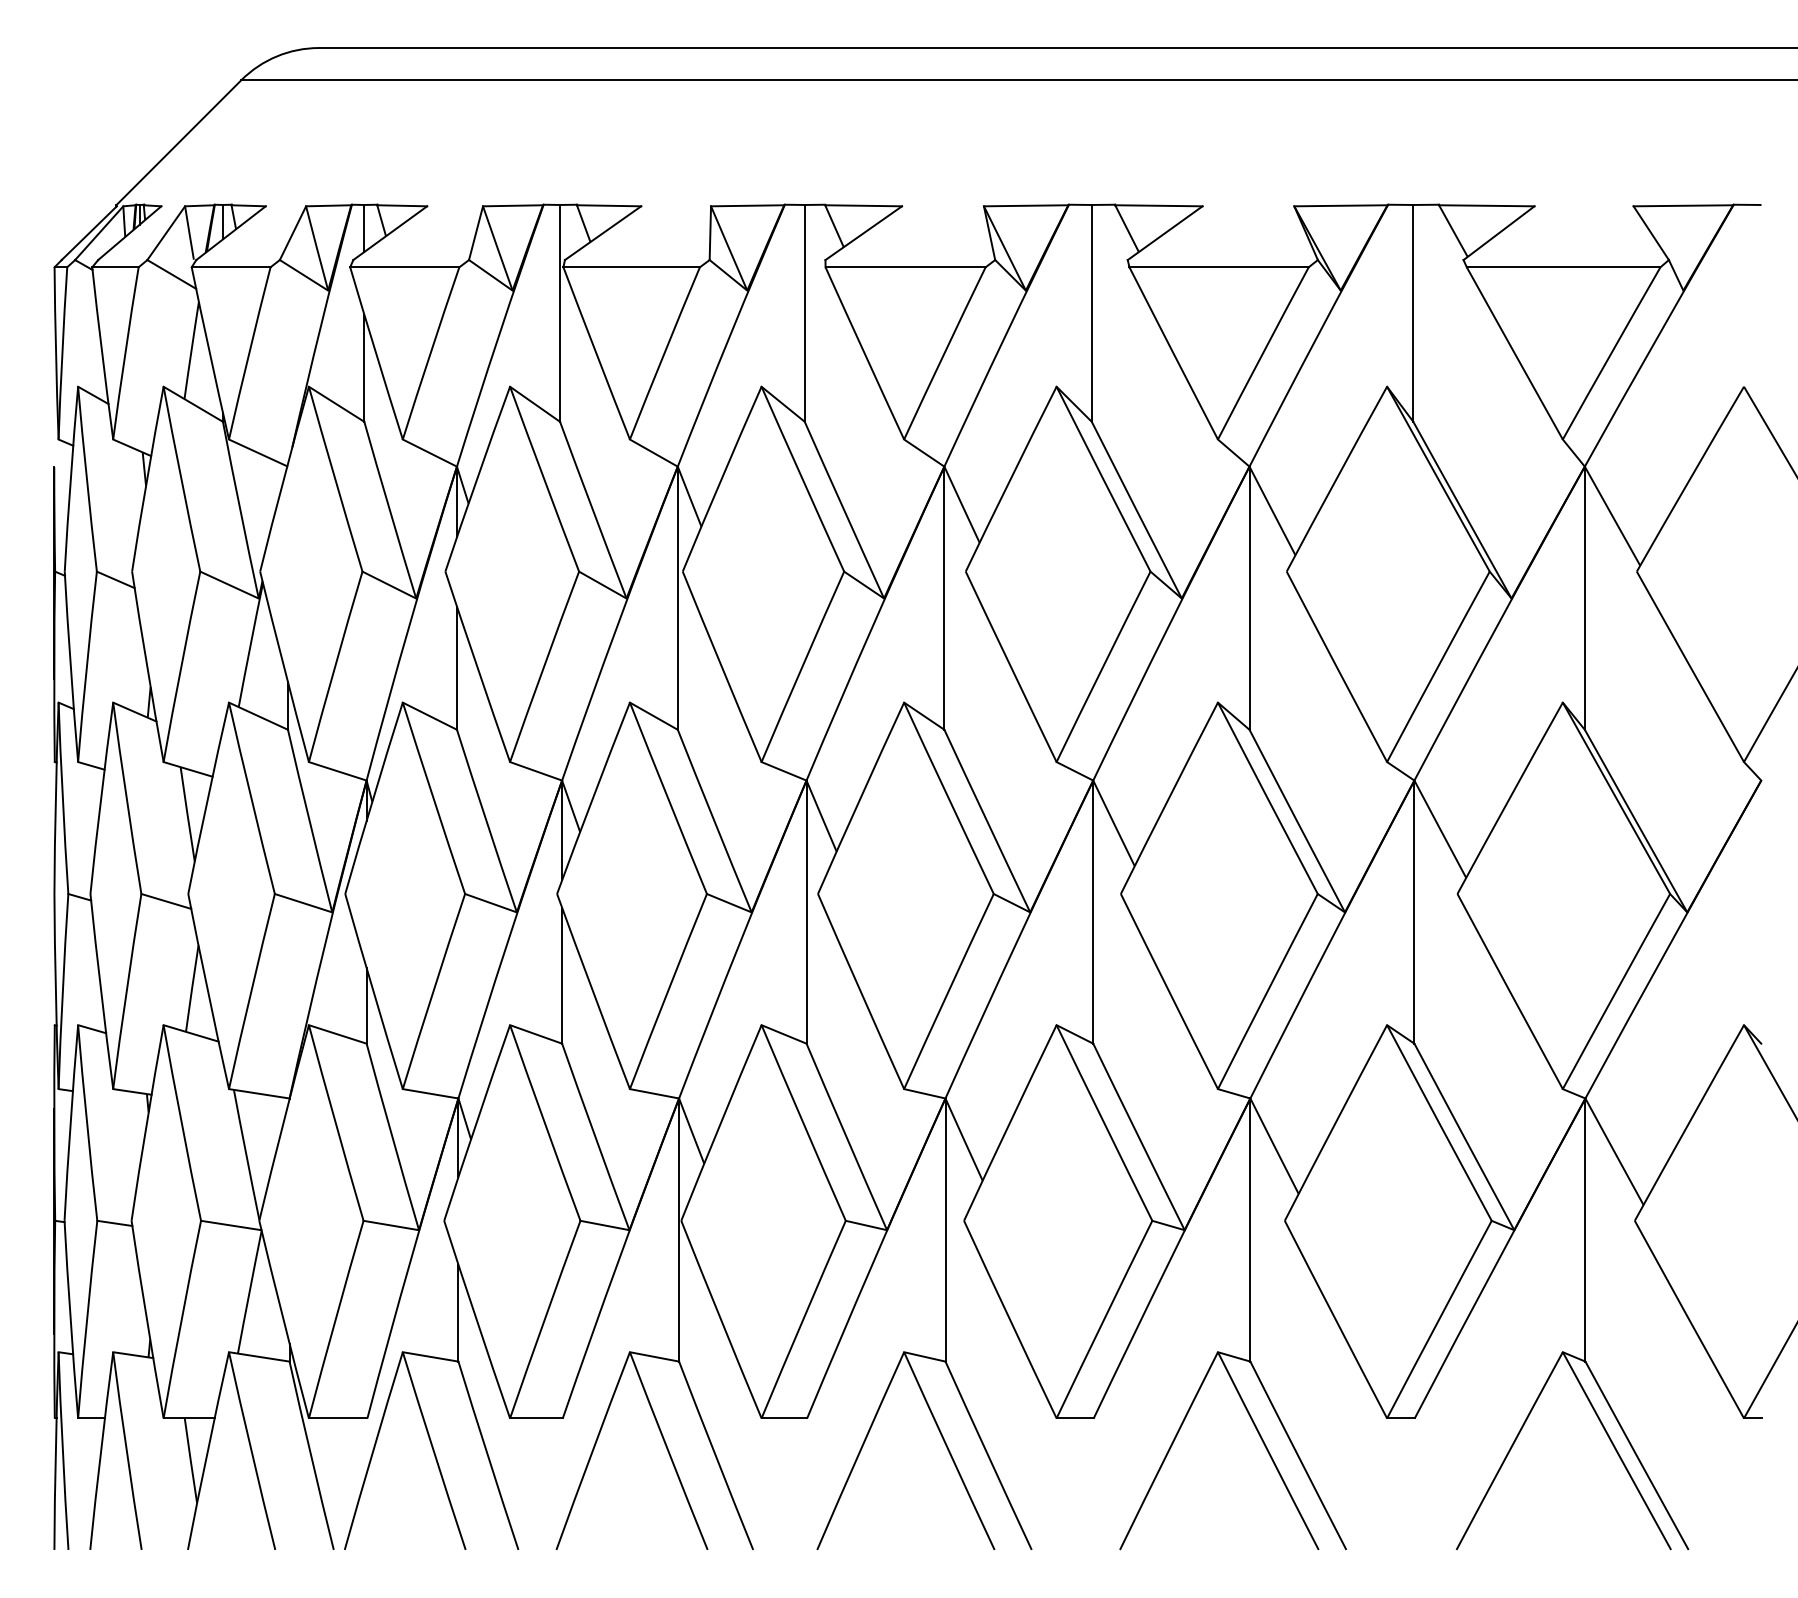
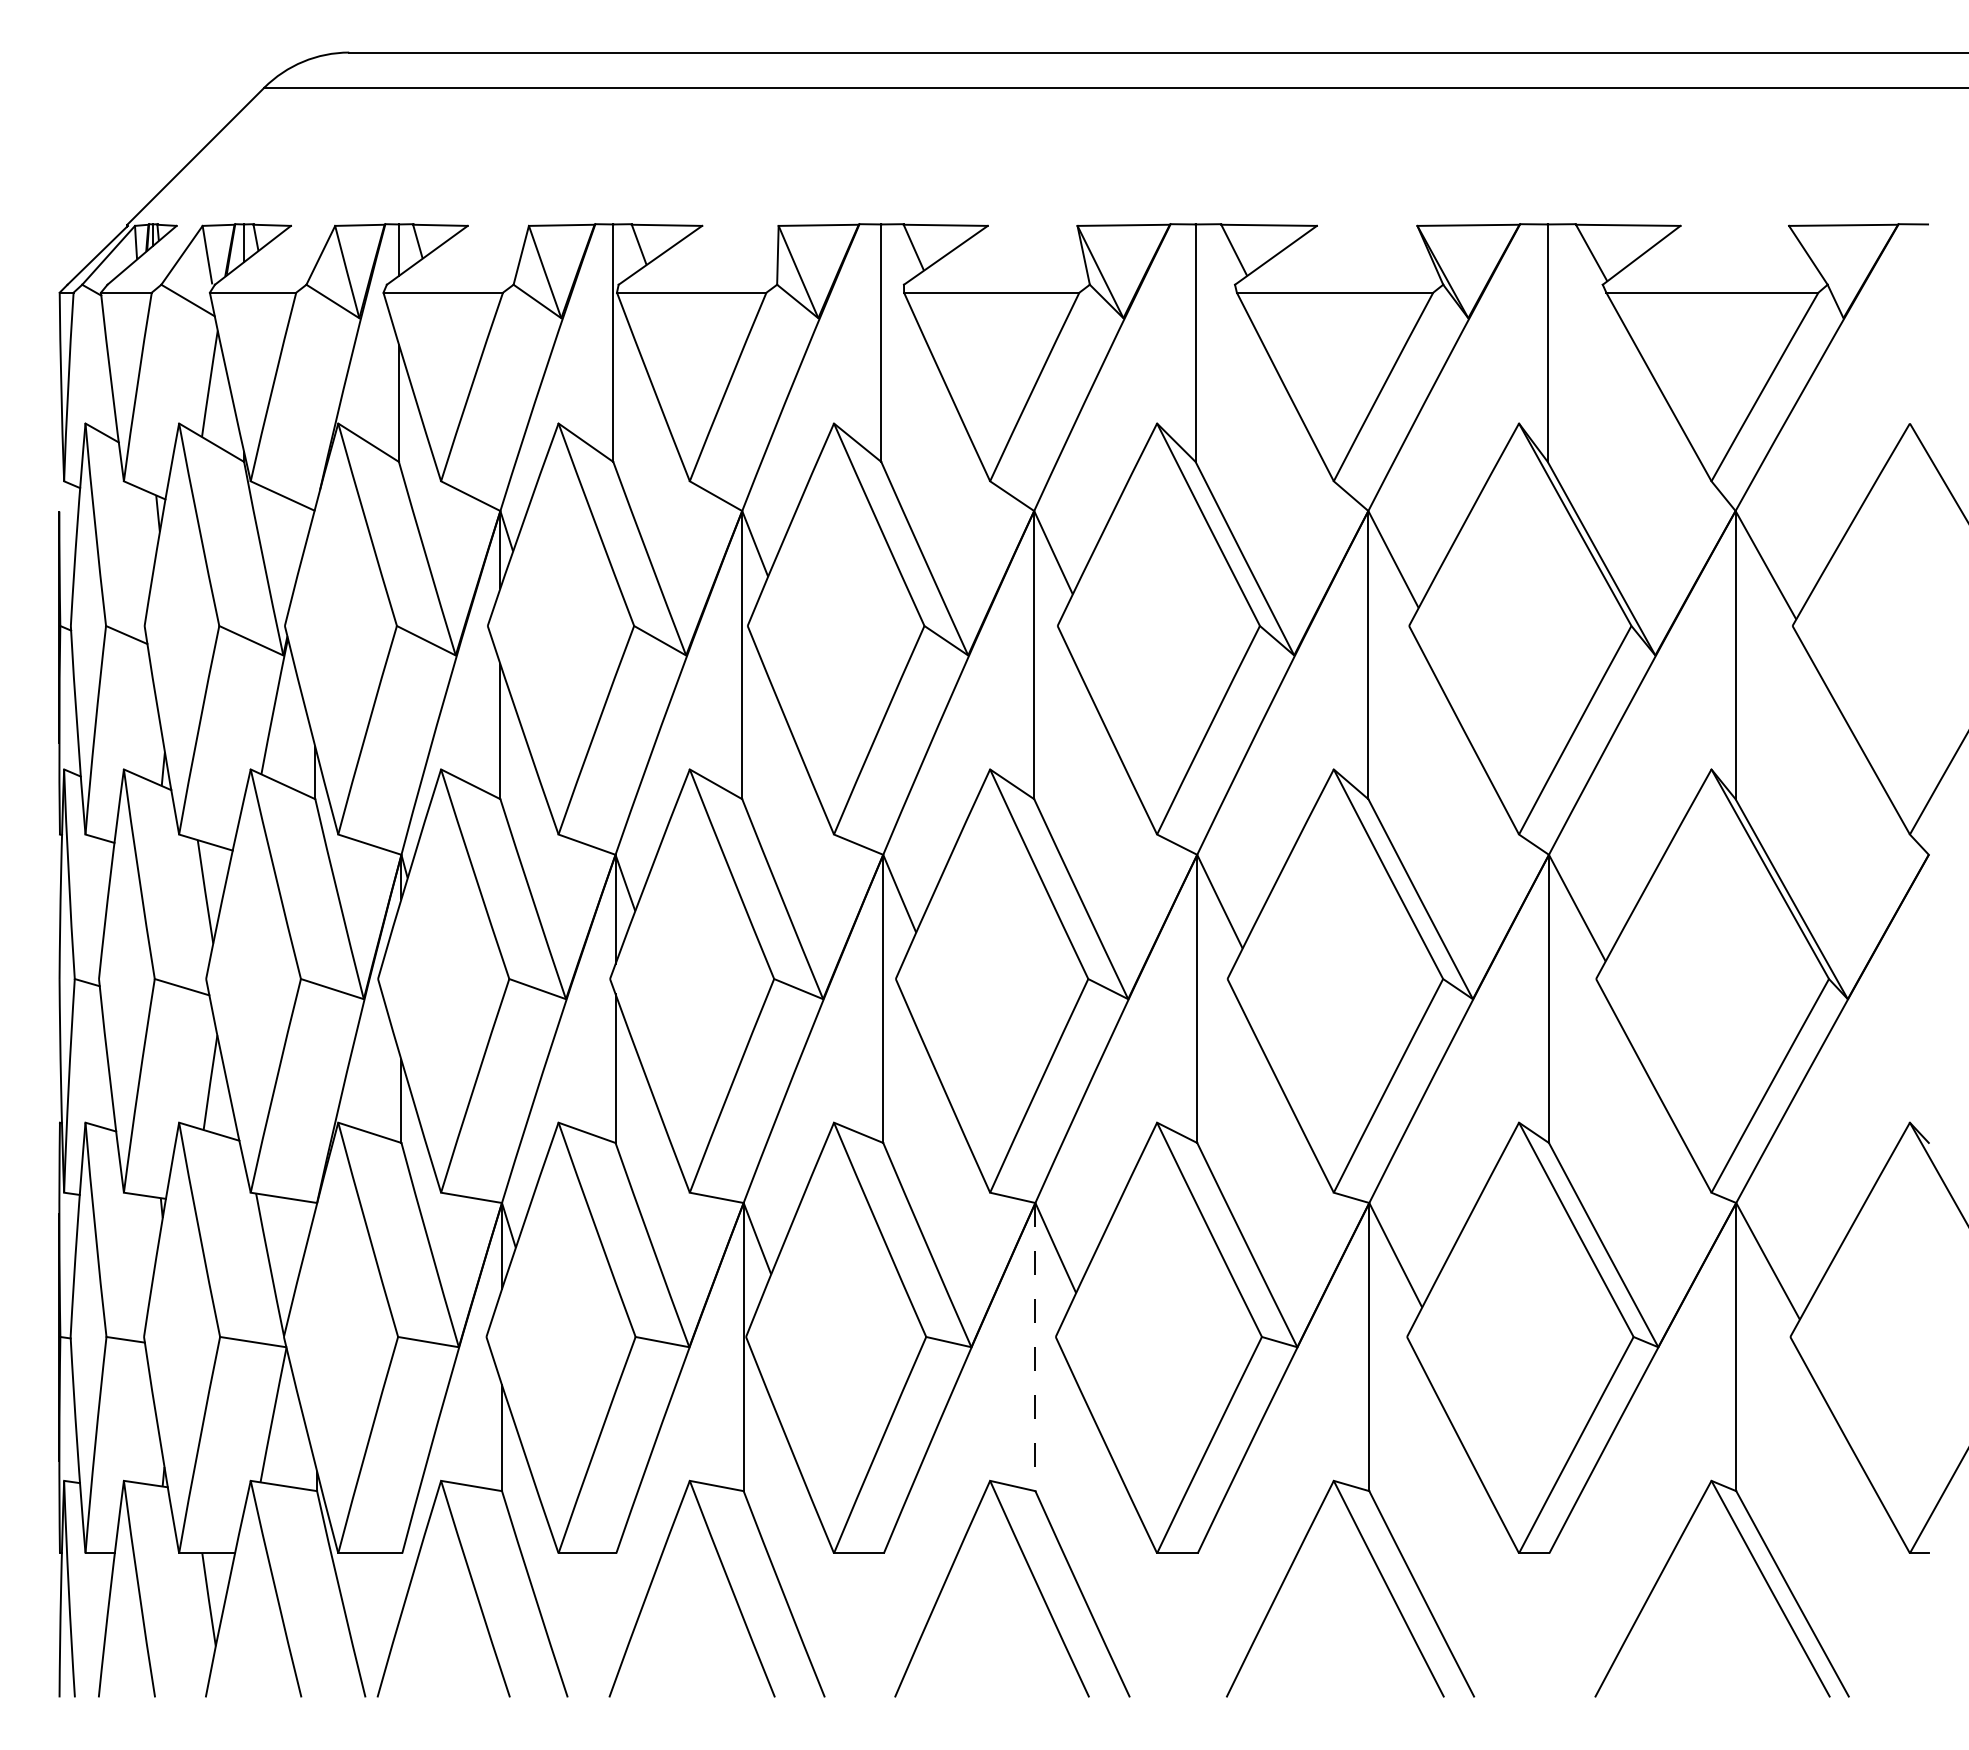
line: (945, 1230) -> (1035, 1347), solid -> dashed

